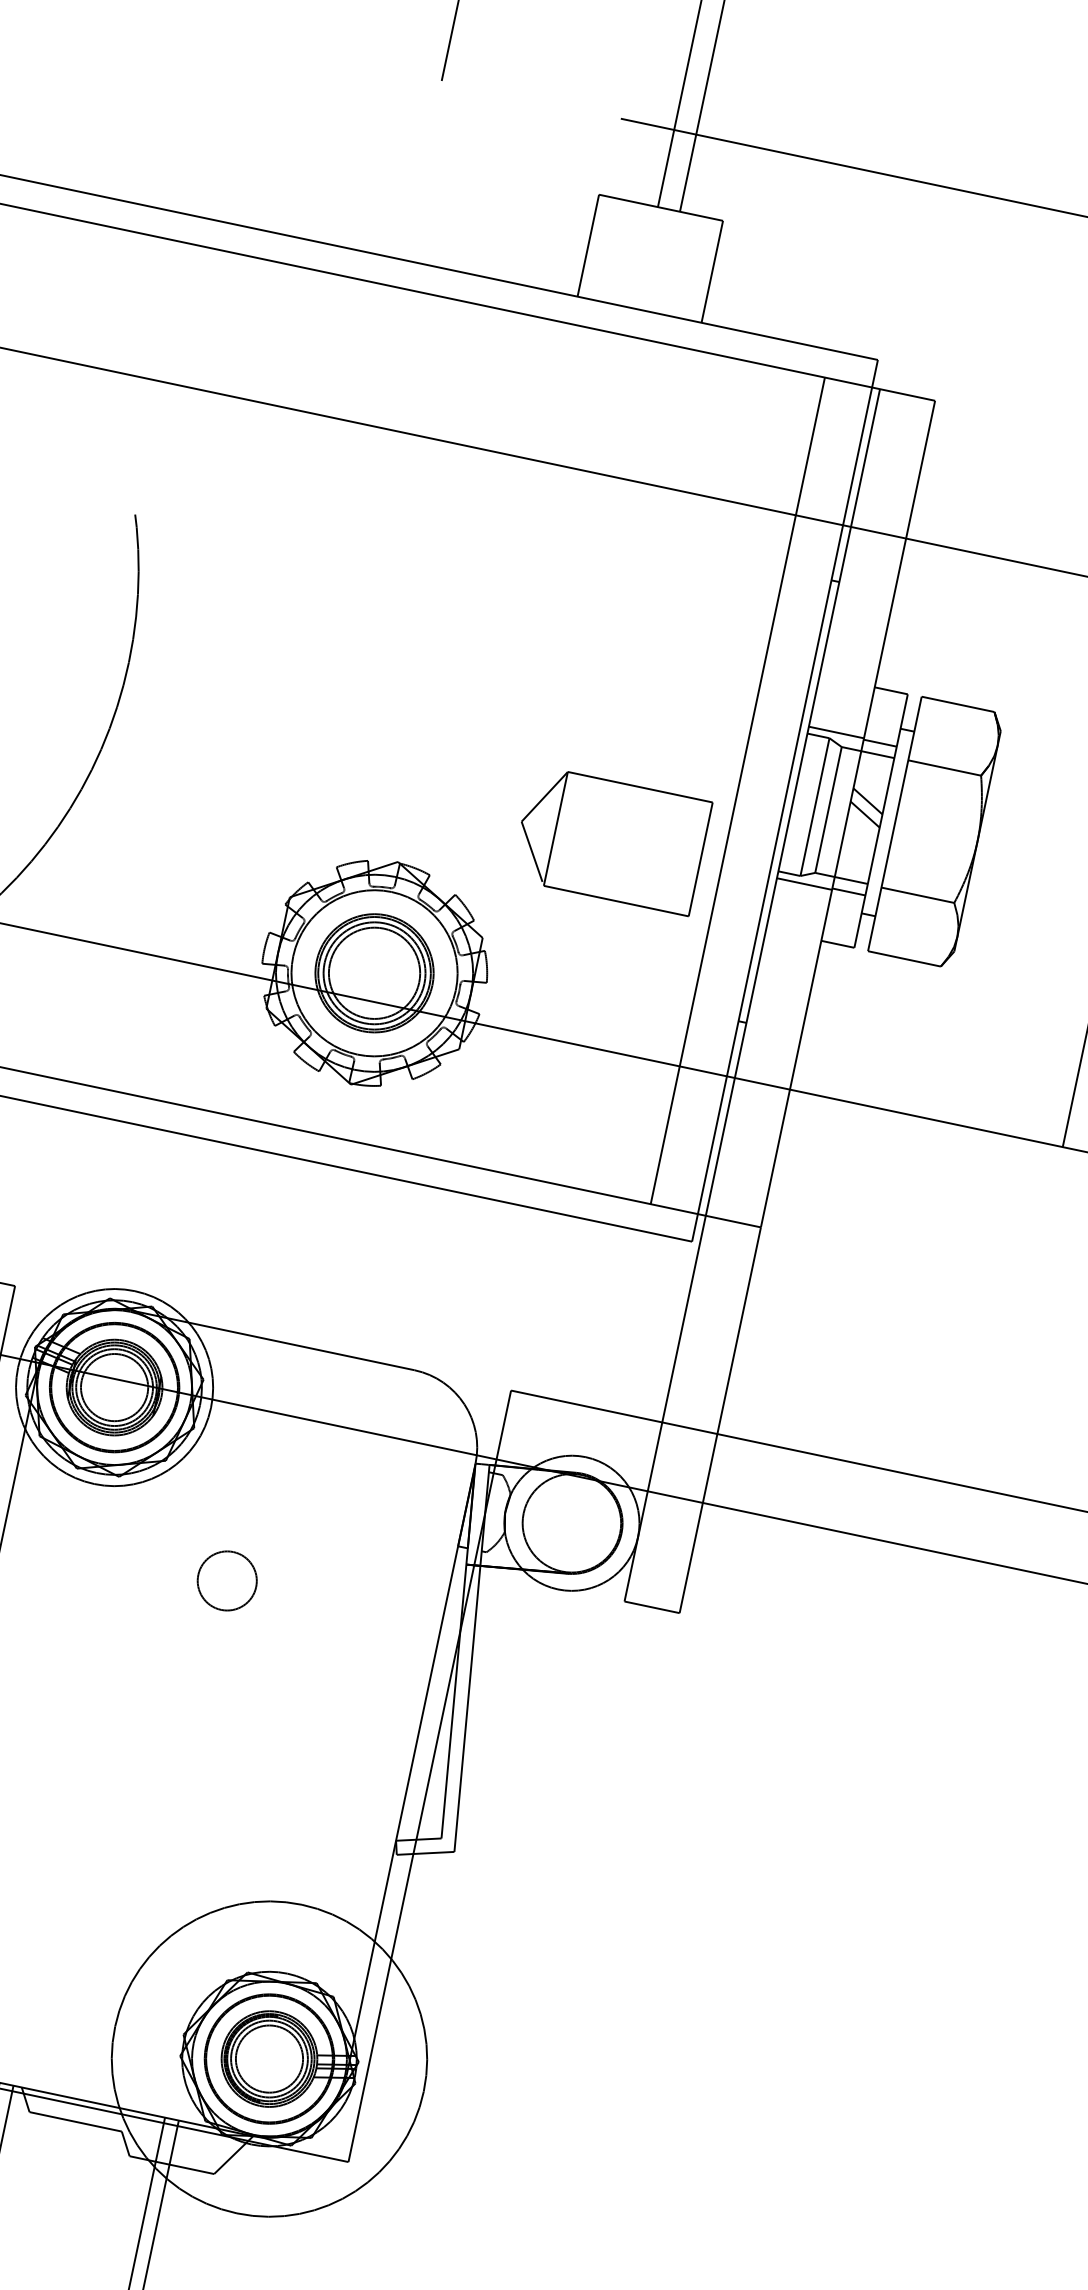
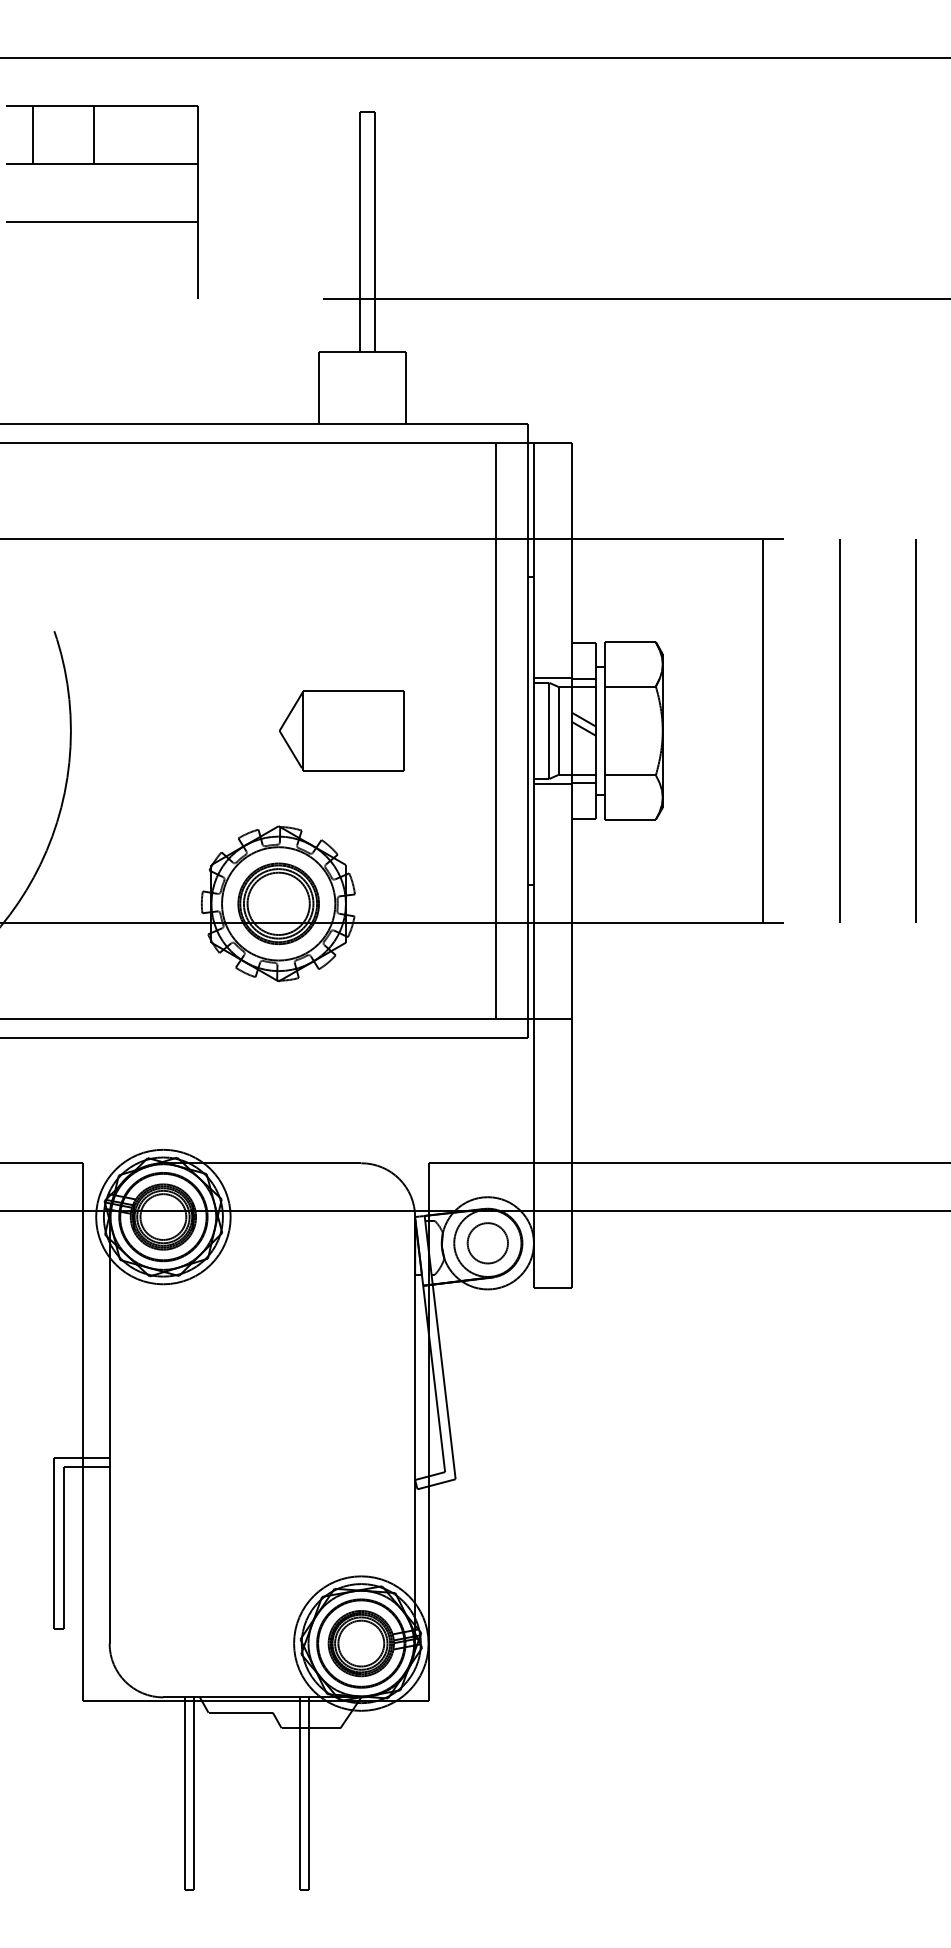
part: (610, 839) -> (341, 730), moved
circle: (226, 1581) -> (487, 1243), moved
circle: (269, 2058) -> (361, 1643), size x0.62

